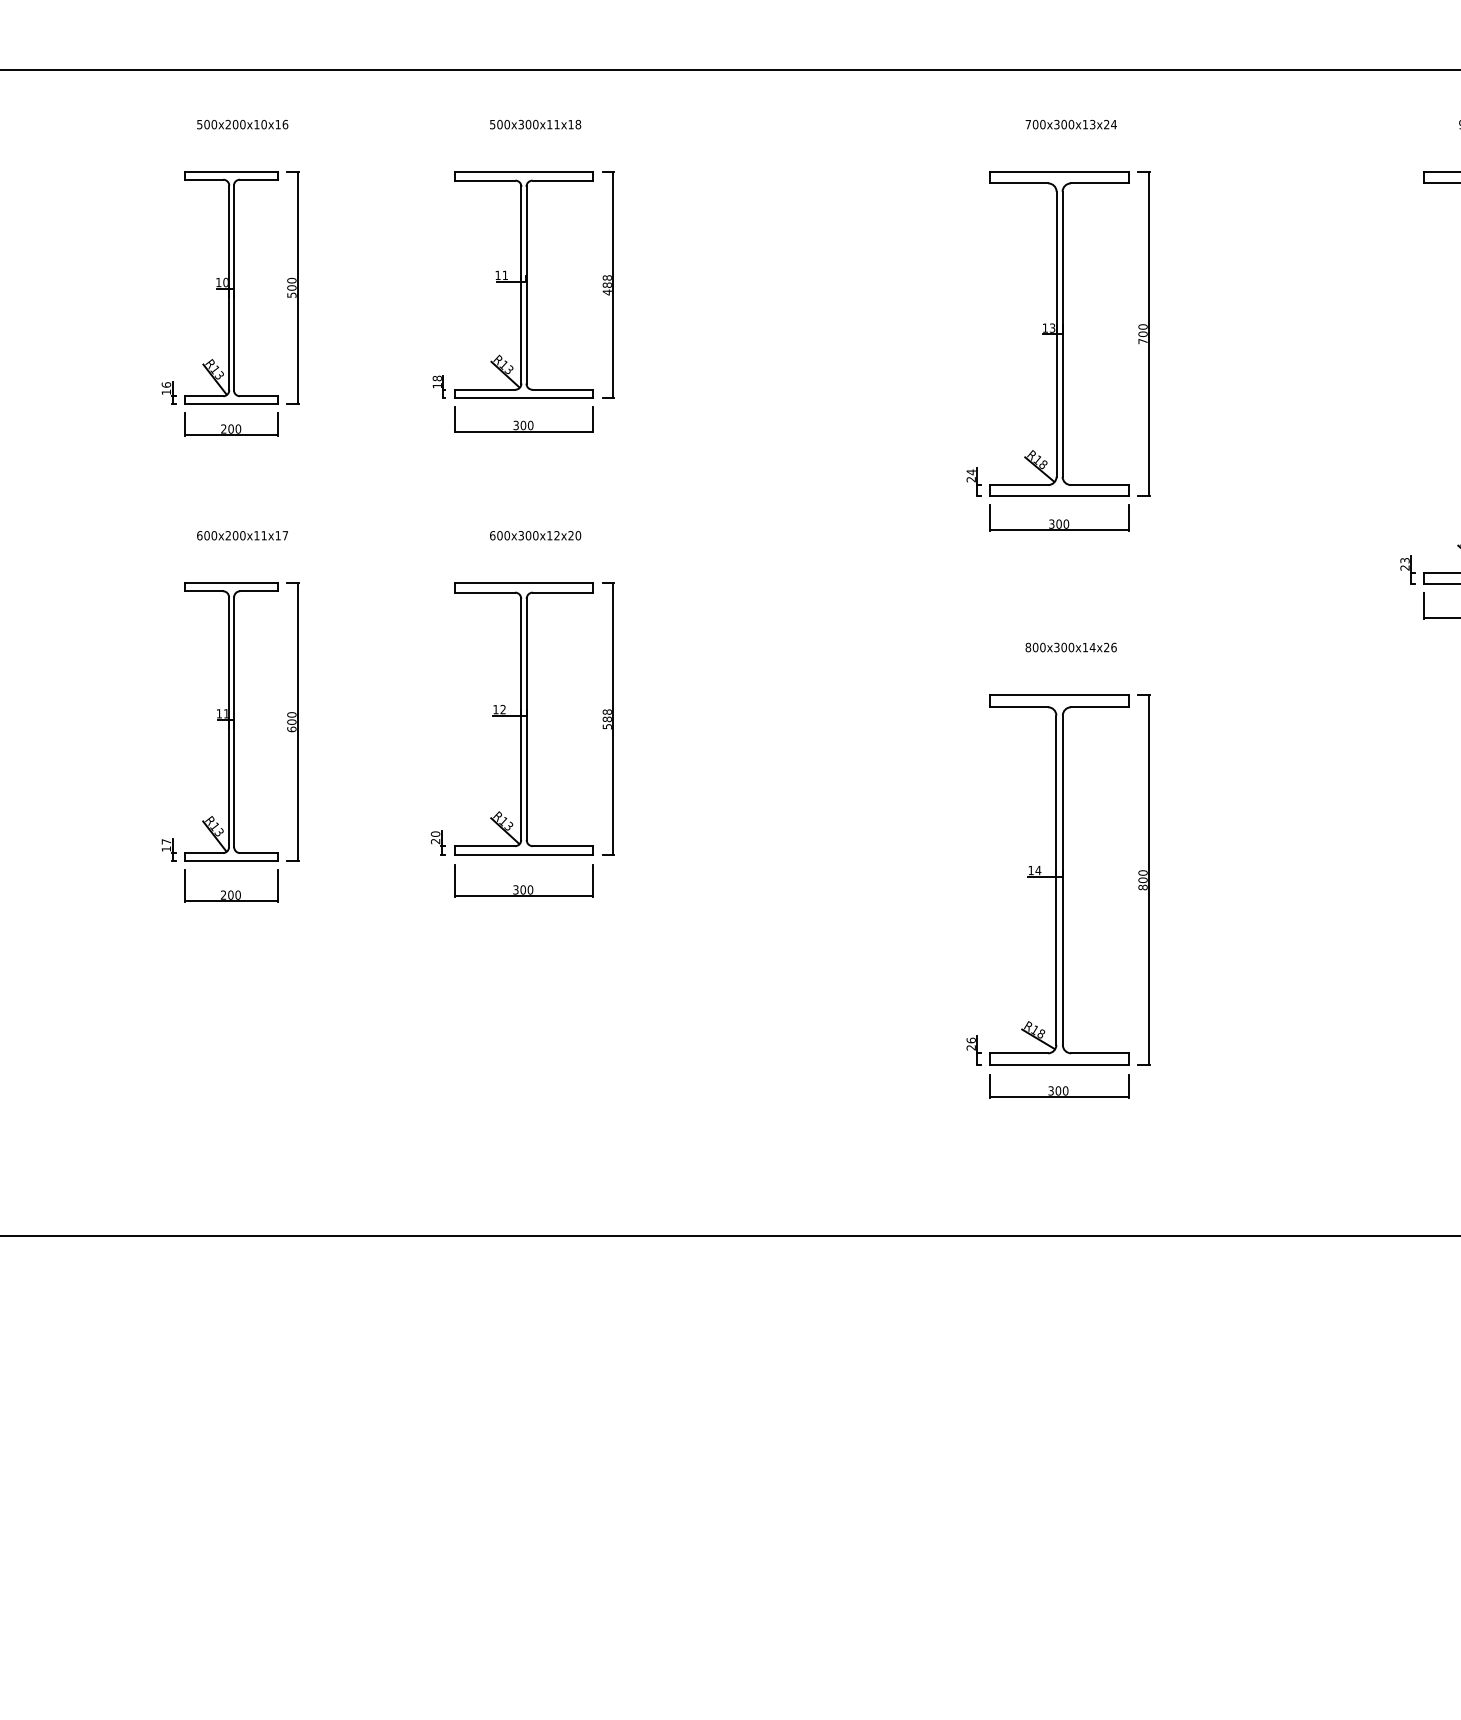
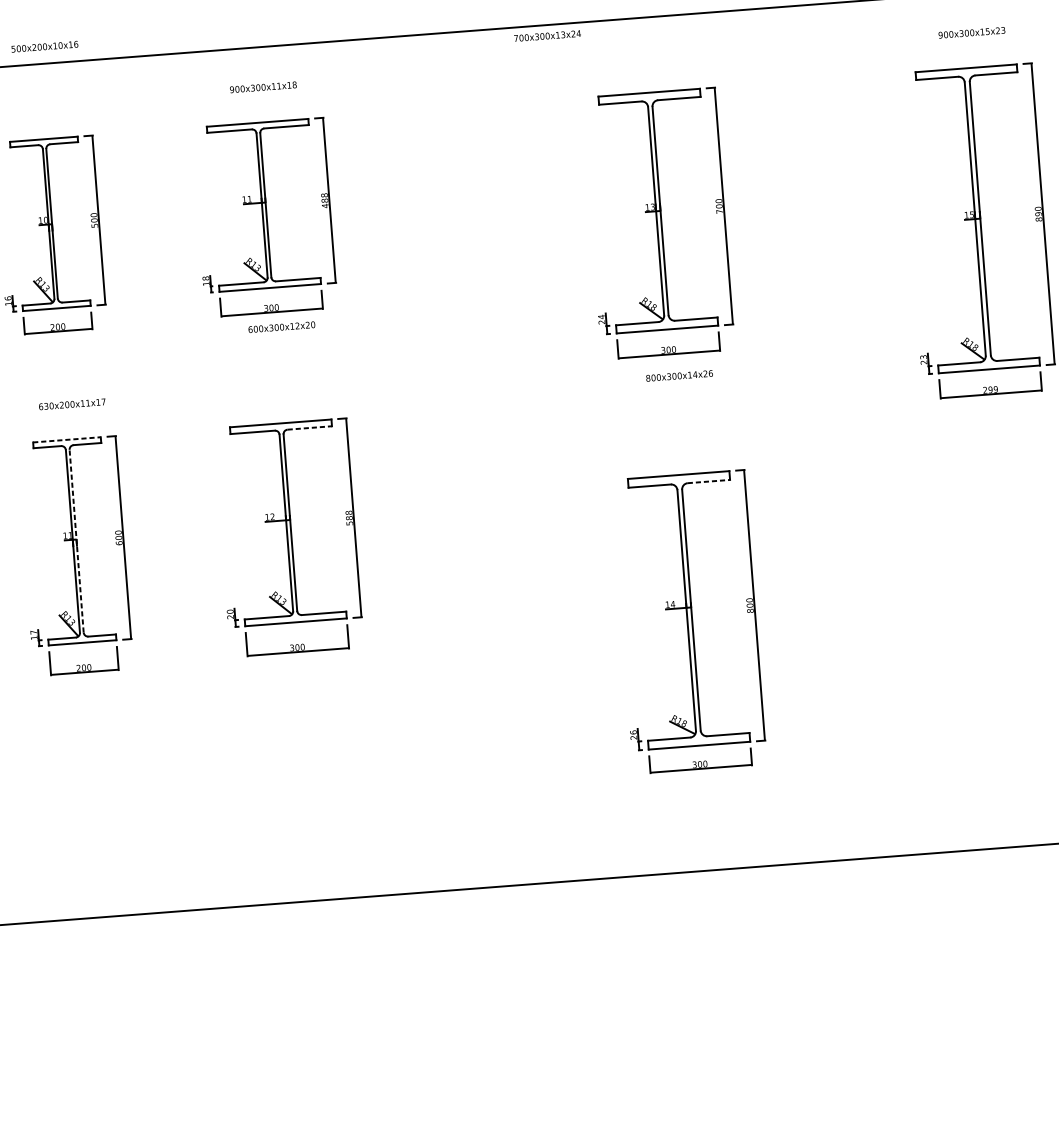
text: (492, 123) -> (231, 88), 500x300x11x18 -> 900x300x11x18
text: (242, 124) -> (44, 46), moved
text: (1070, 124) -> (546, 36), moved
text: (206, 535) -> (45, 406), 600x200x11x17 -> 630x200x11x17
text: (535, 535) -> (281, 327), moved
line: (232, 583) -> (67, 439), solid -> dashed
line: (563, 592) -> (310, 427), solid -> dashed
text: (1070, 647) -> (679, 375), moved
line: (1100, 707) -> (709, 481), solid -> dashed
line: (234, 722) -> (76, 541), solid -> dashed

